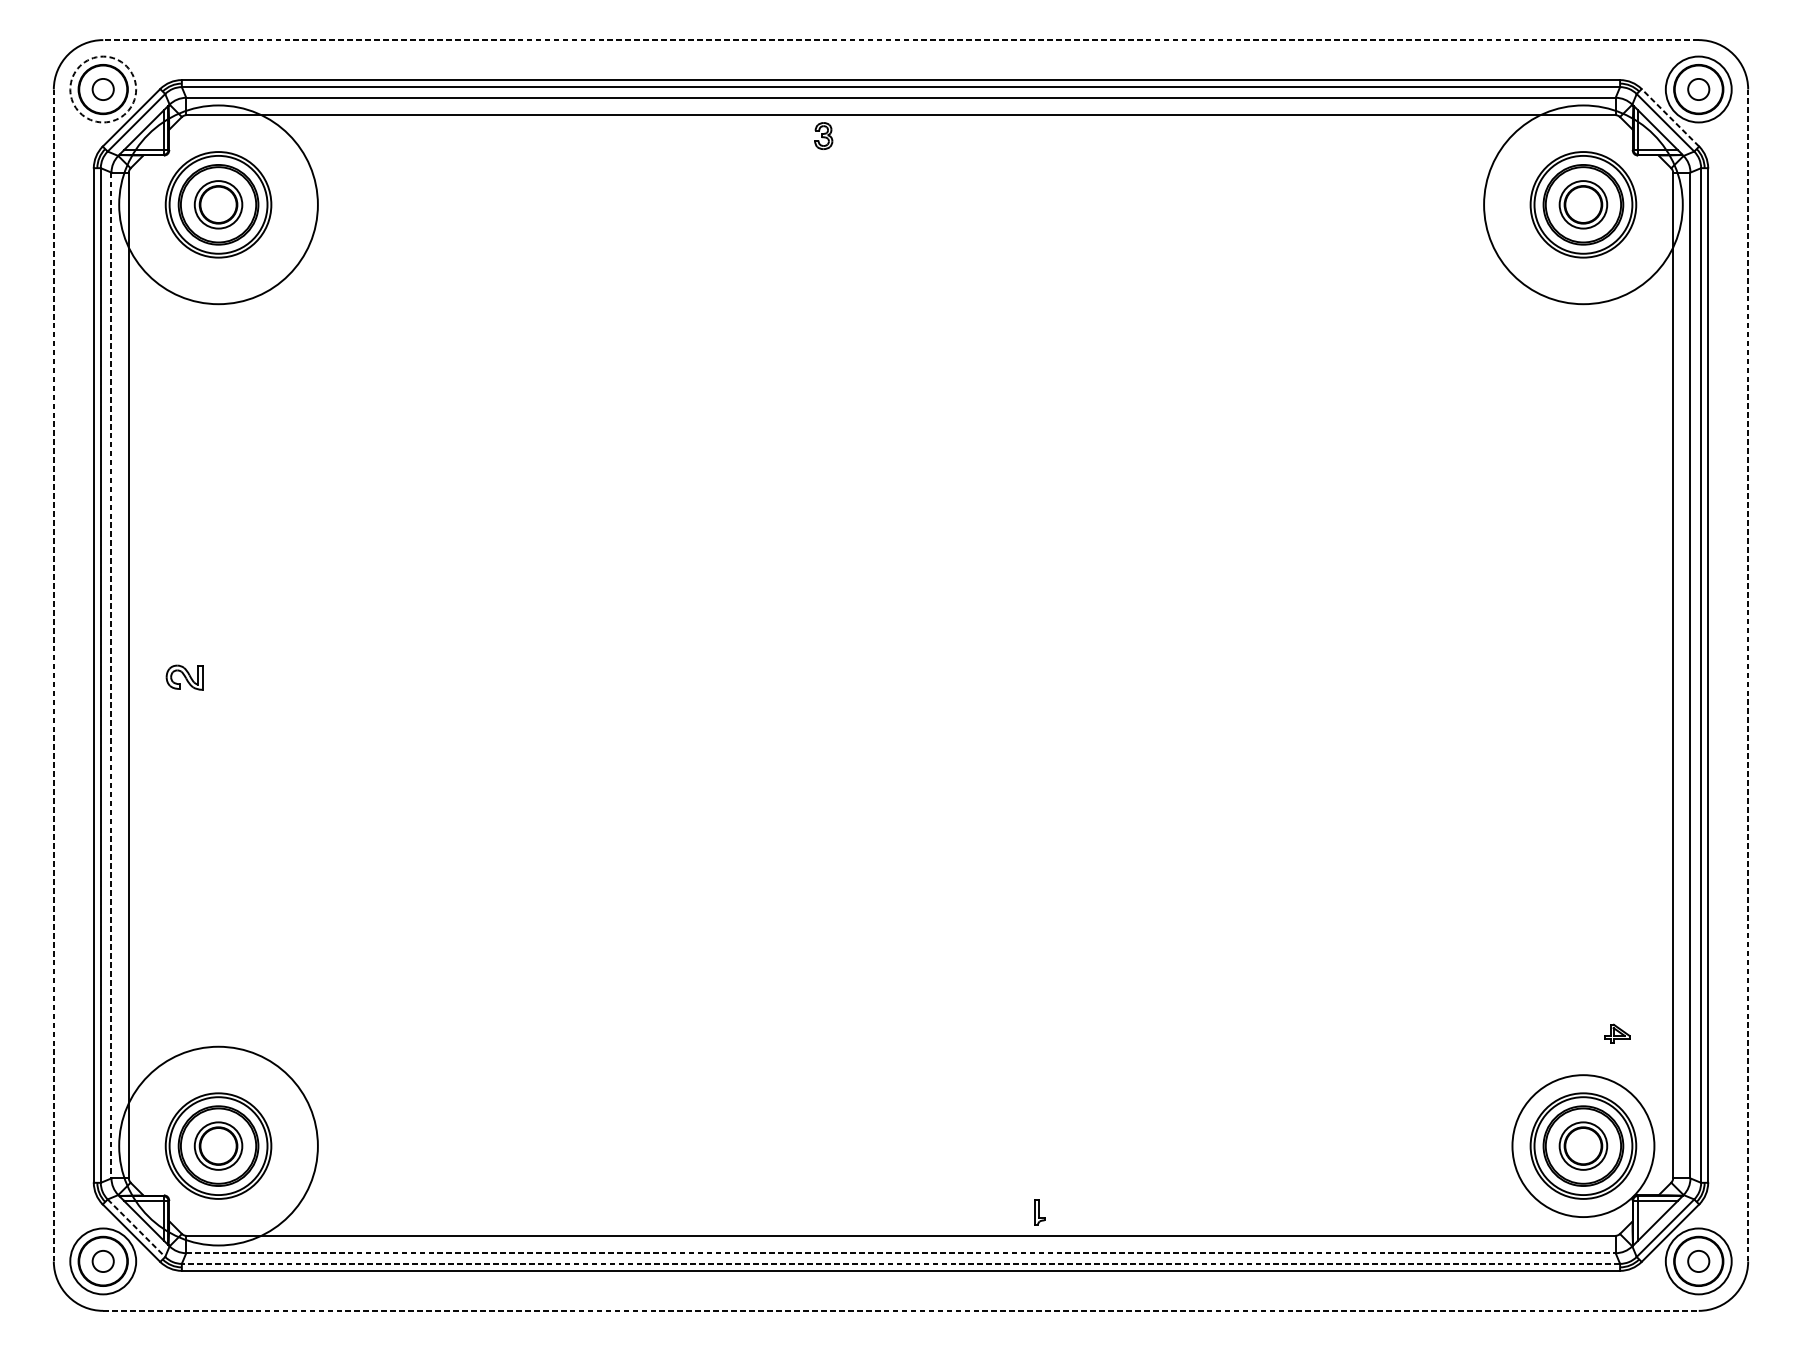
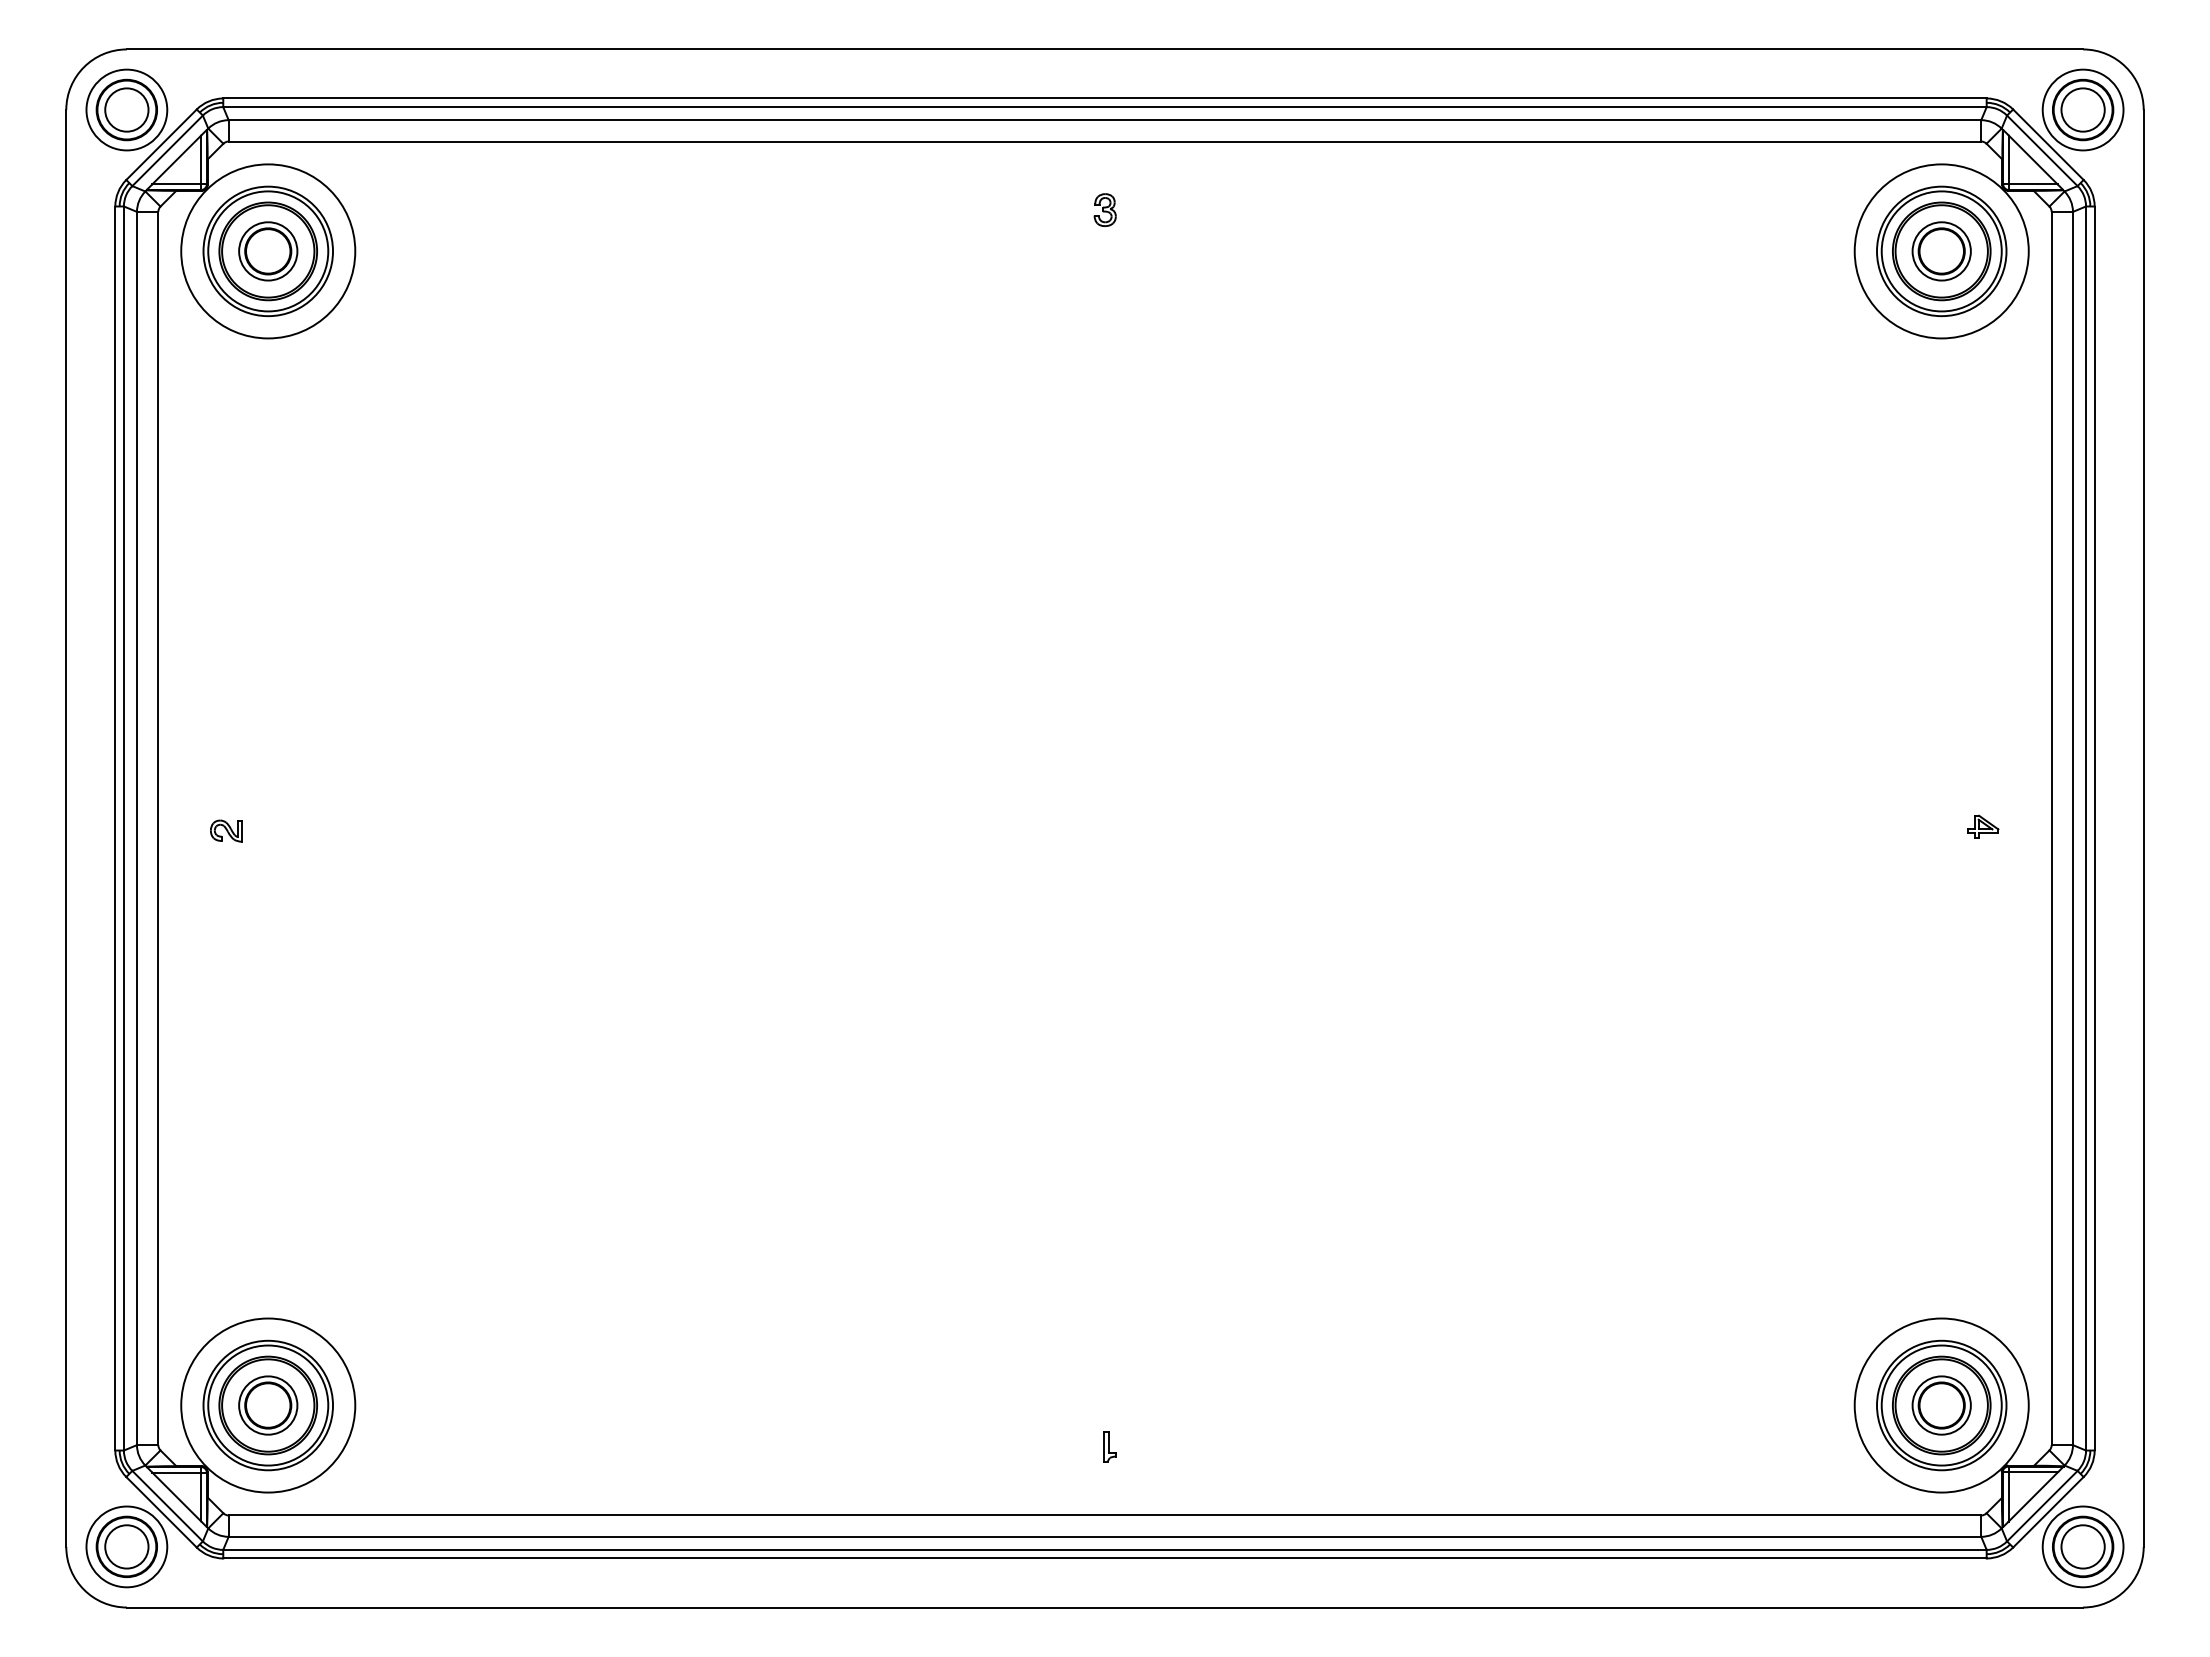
line: (900, 40) -> (1104, 49), dashed -> solid
circle: (102, 89) -> (126, 109), dashed -> solid
circle: (102, 89) -> (126, 109), size x1.67
circle: (1698, 89) -> (2082, 109), size x1.67
line: (1670, 117) -> (2048, 144), dashed -> solid
part: (823, 135) -> (1104, 209), moved
circle: (218, 204) -> (268, 251), size x0.71
circle: (1583, 204) -> (1941, 251), size x0.71
line: (1748, 674) -> (2143, 827), dashed -> solid
line: (53, 675) -> (66, 828), dashed -> solid
line: (111, 675) -> (136, 828), dashed -> solid
part: (184, 677) -> (226, 830), size x0.71
part: (1617, 1033) -> (1983, 826), moved
circle: (218, 1146) -> (268, 1405), size x0.71
part: (1039, 1212) -> (1109, 1446), moved
line: (136, 1228) -> (167, 1506), dashed -> solid
line: (901, 1252) -> (1105, 1536), dashed -> solid
circle: (102, 1261) -> (126, 1546), size x1.67
circle: (1698, 1261) -> (2082, 1546), size x1.67
line: (900, 1263) -> (1104, 1549), dashed -> solid
line: (901, 1310) -> (1105, 1607), dashed -> solid

